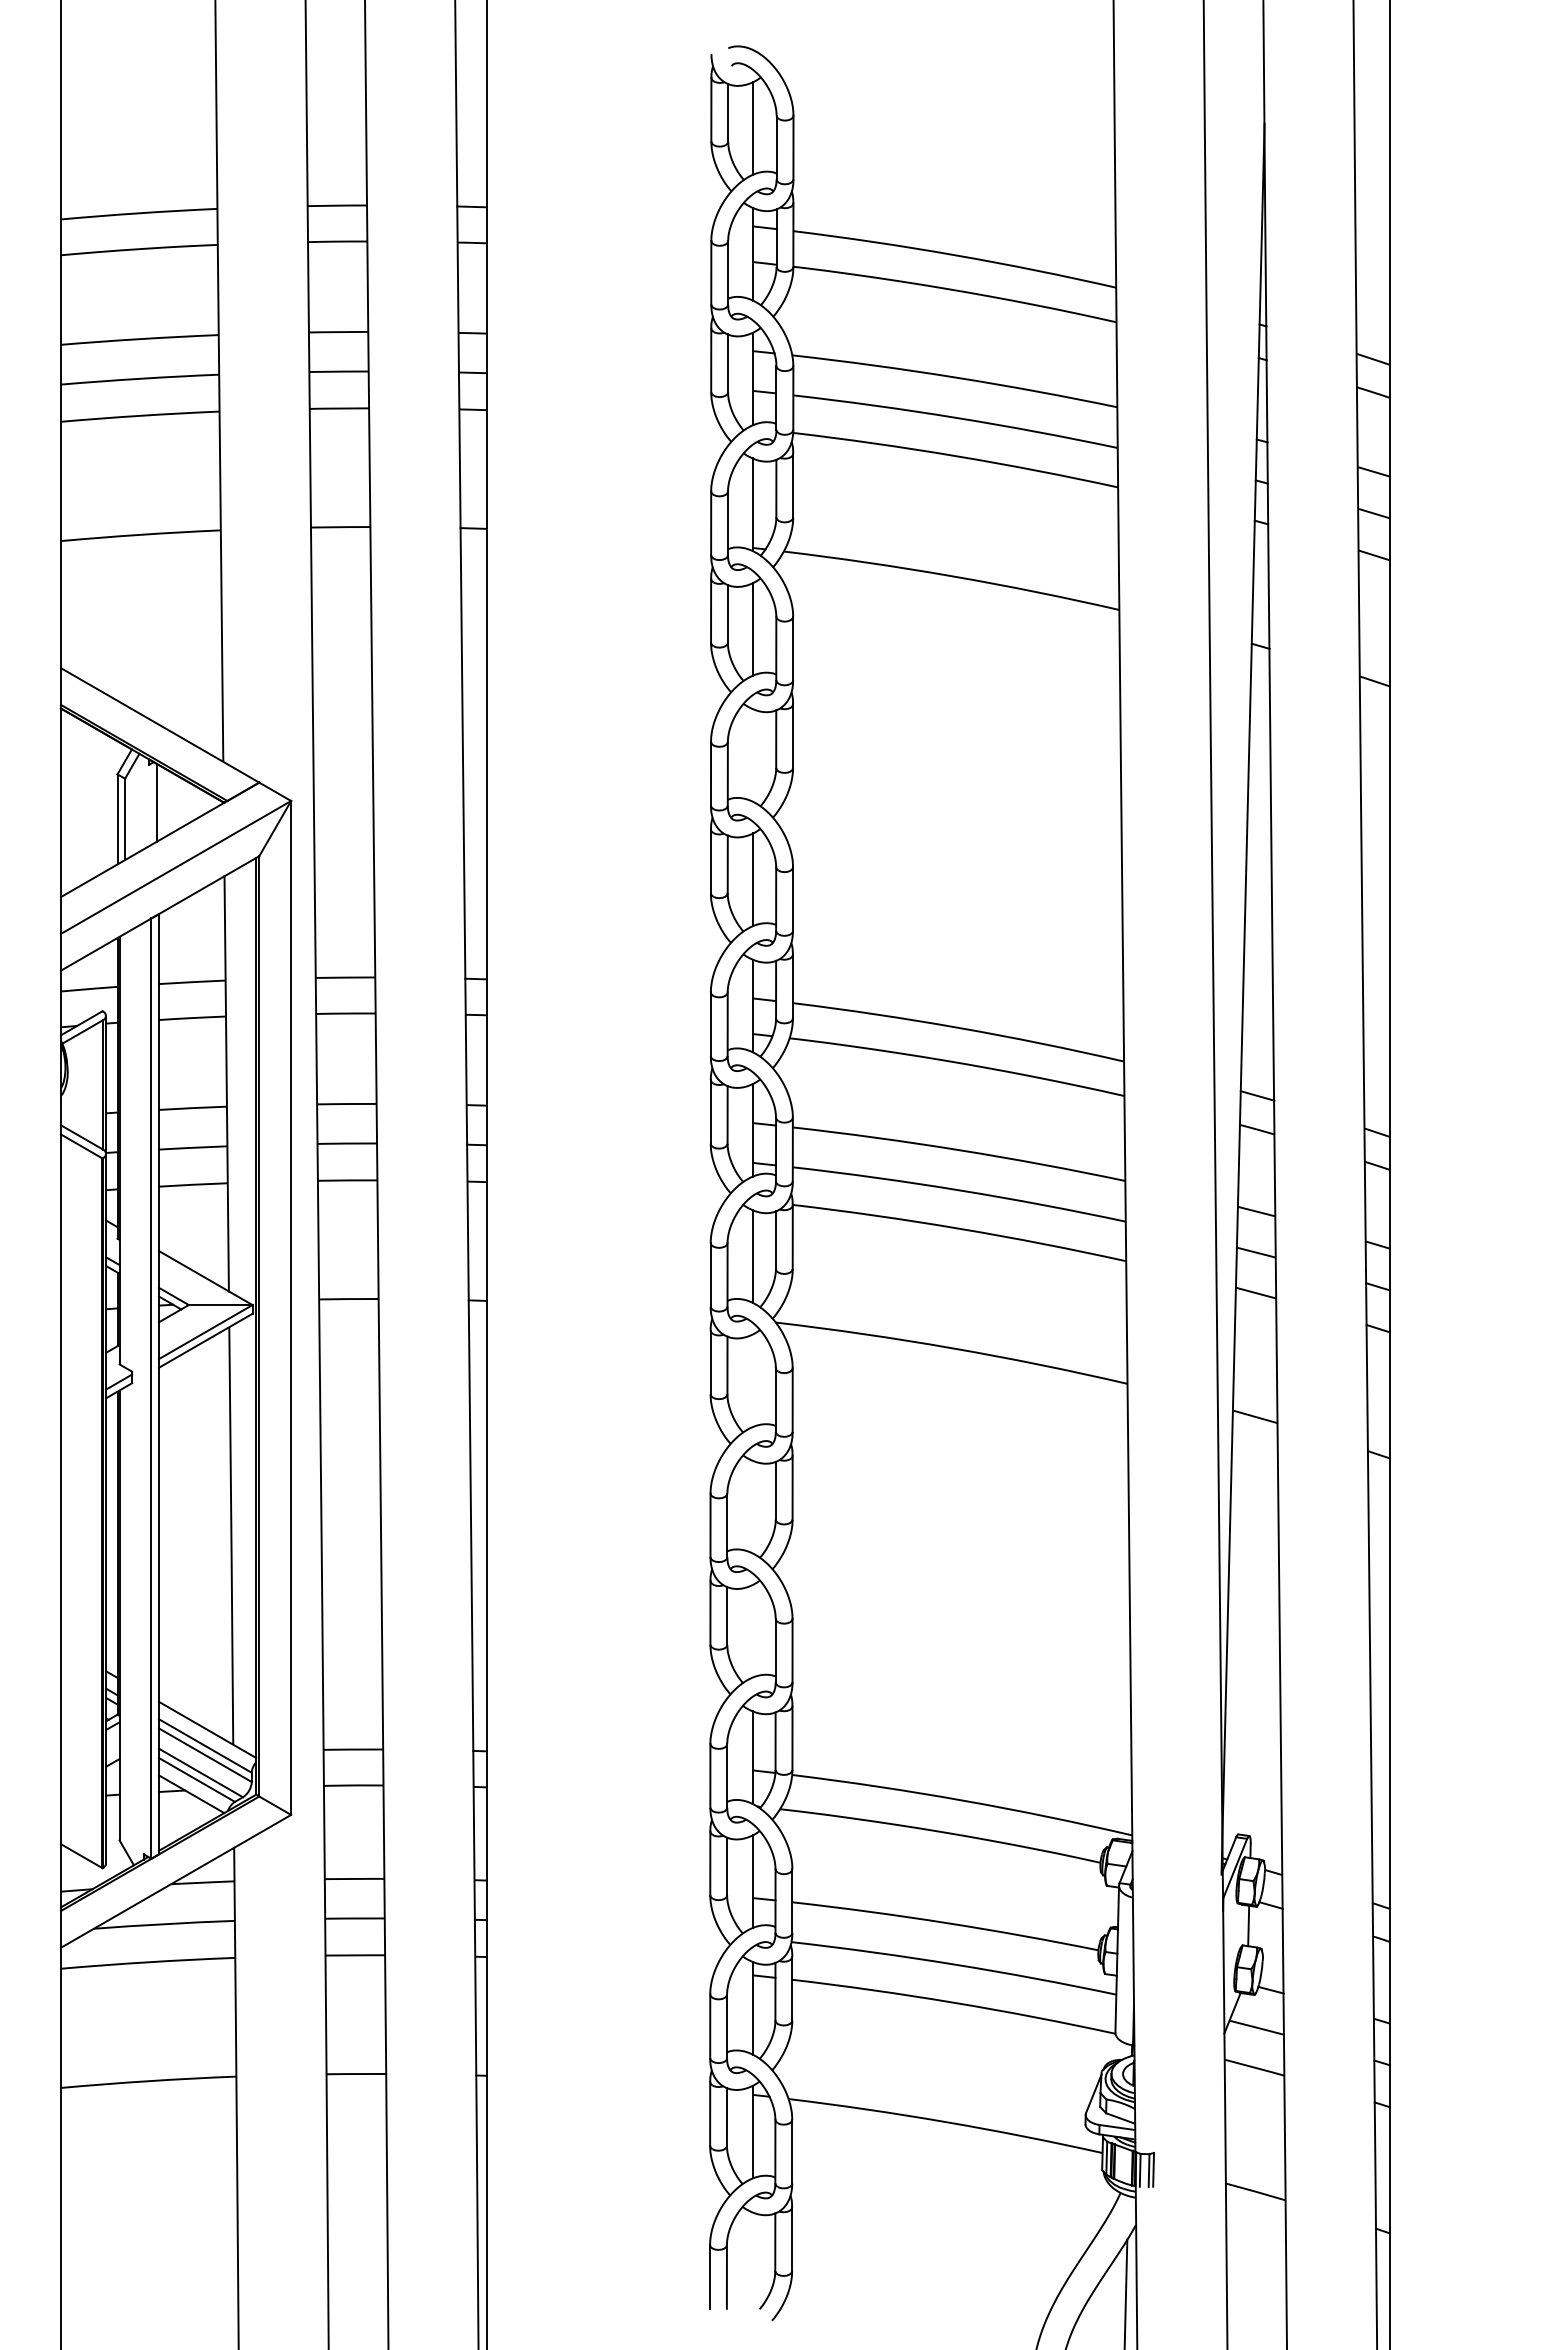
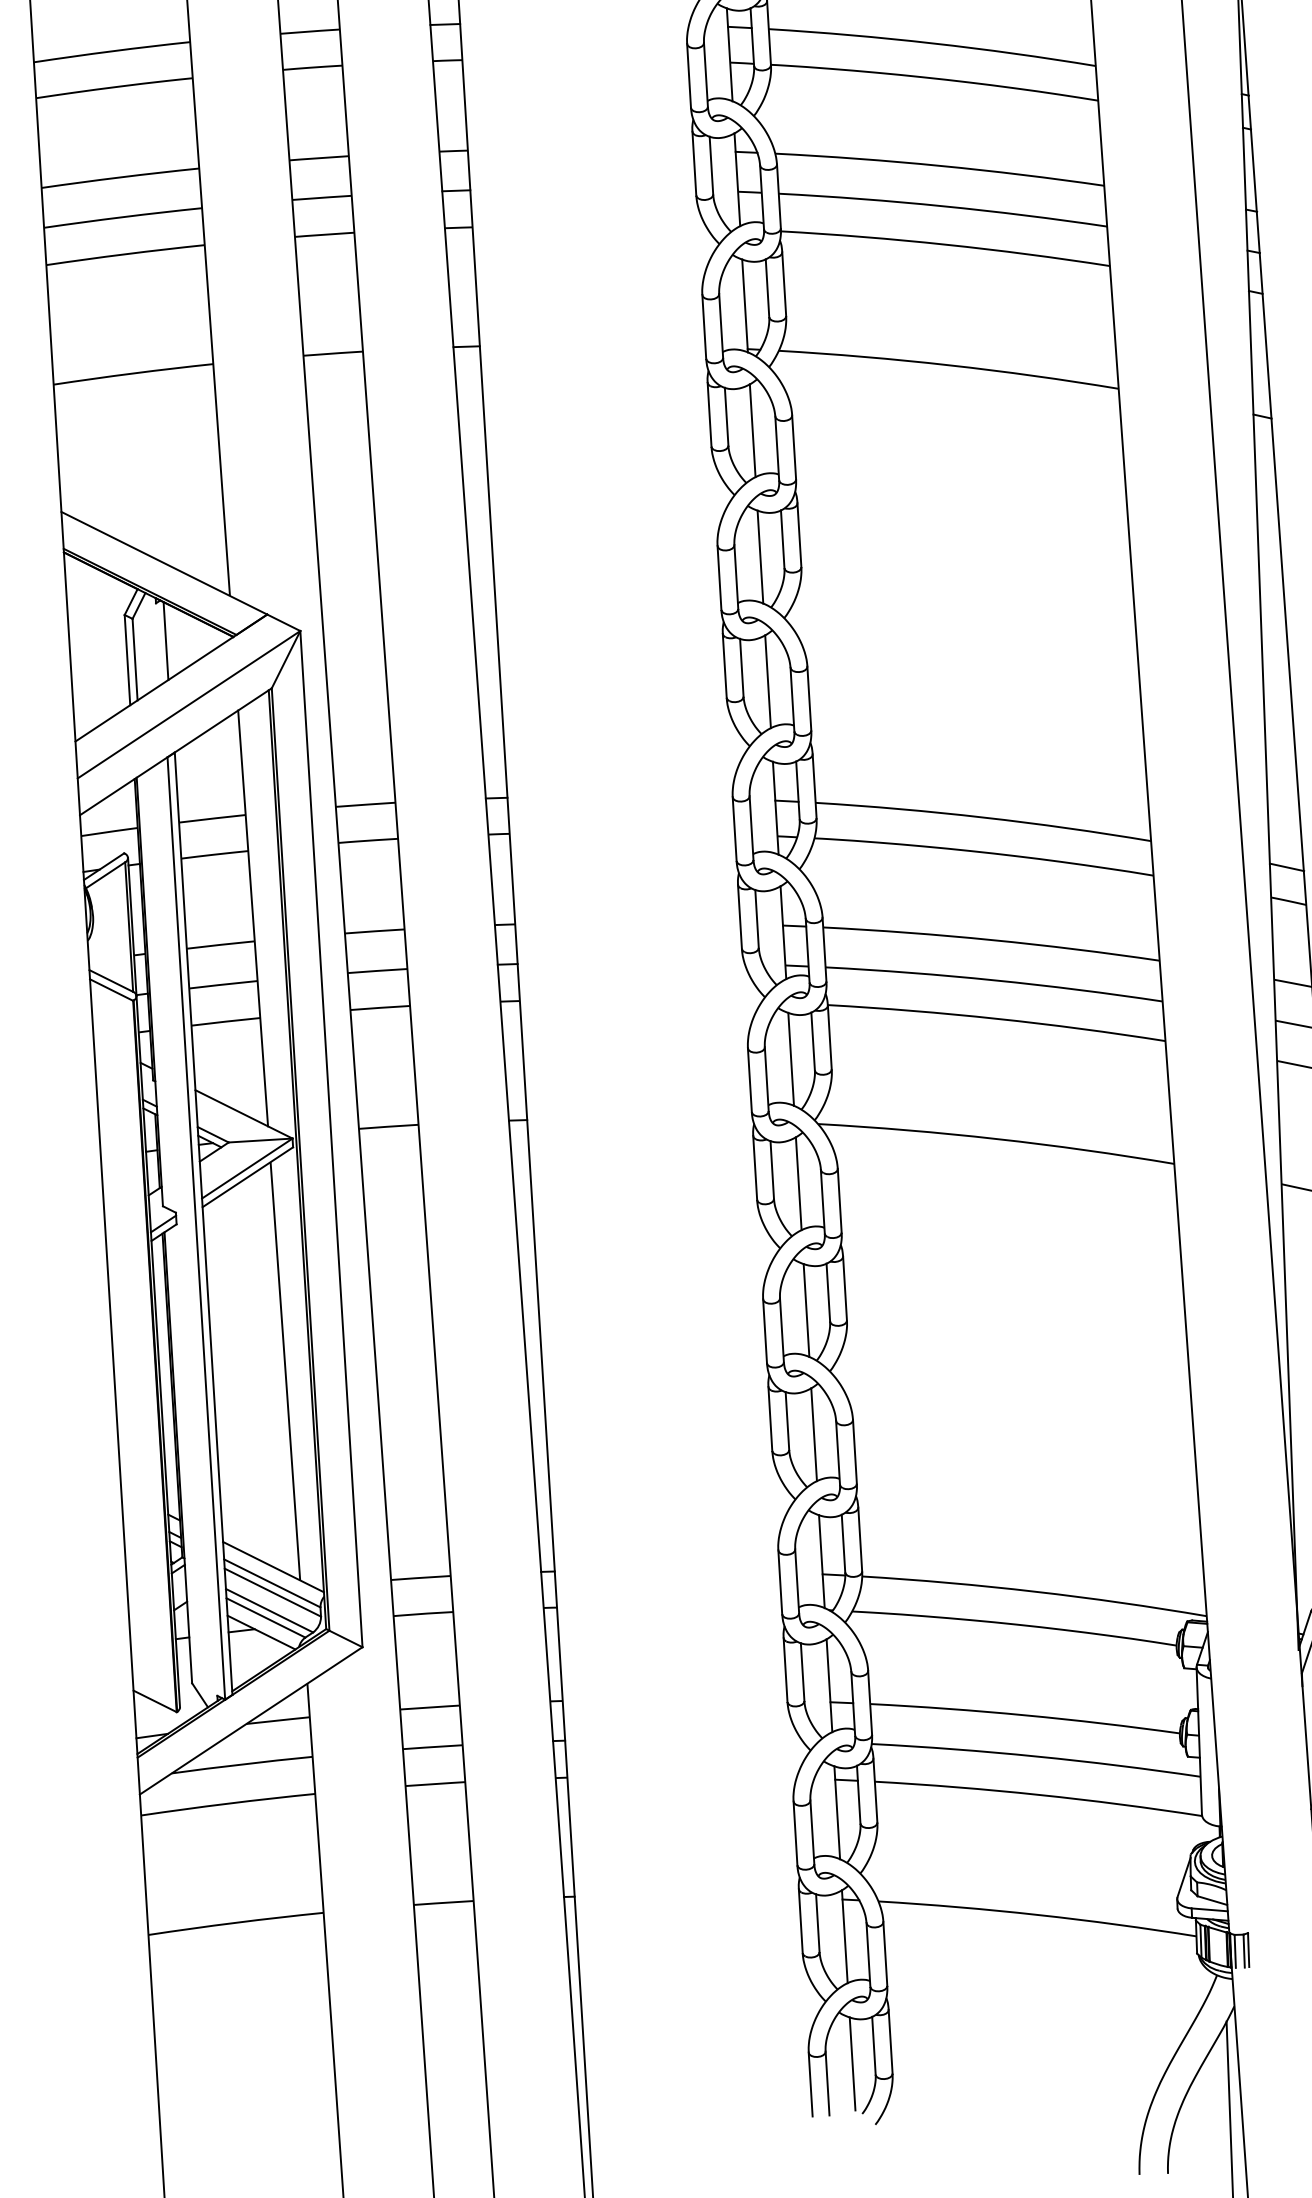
line: (752, 755) -> (759, 557), added
line: (752, 1380) -> (798, 1183), added
line: (752, 1506) -> (805, 1309), added
line: (752, 1630) -> (813, 1434), added
line: (752, 2258) -> (852, 2063), added

